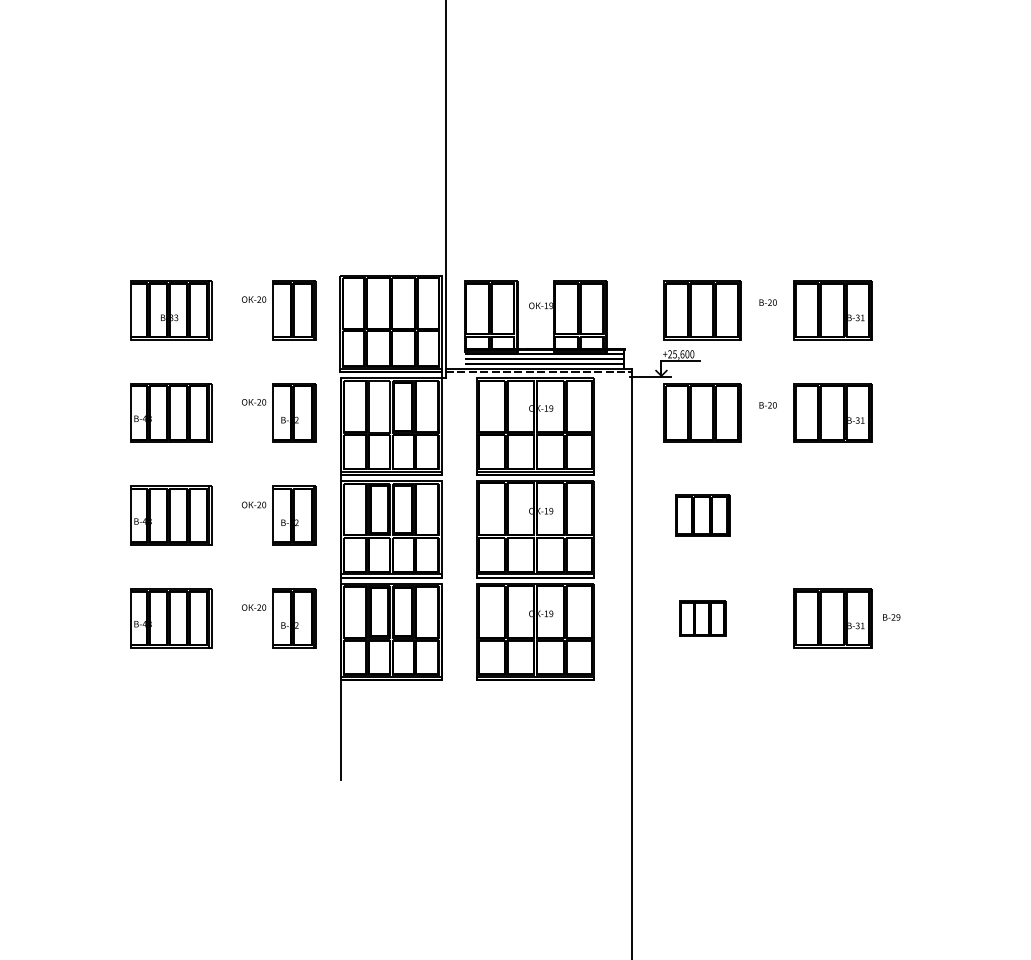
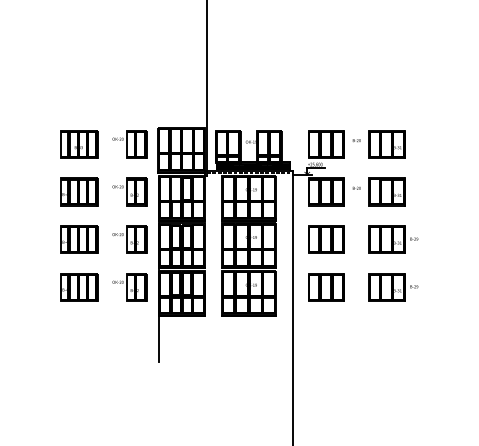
part: (702, 515) -> (326, 239), size x1.43
part: (847, 515) -> (393, 239), added
part: (702, 618) -> (326, 287), size x1.67

